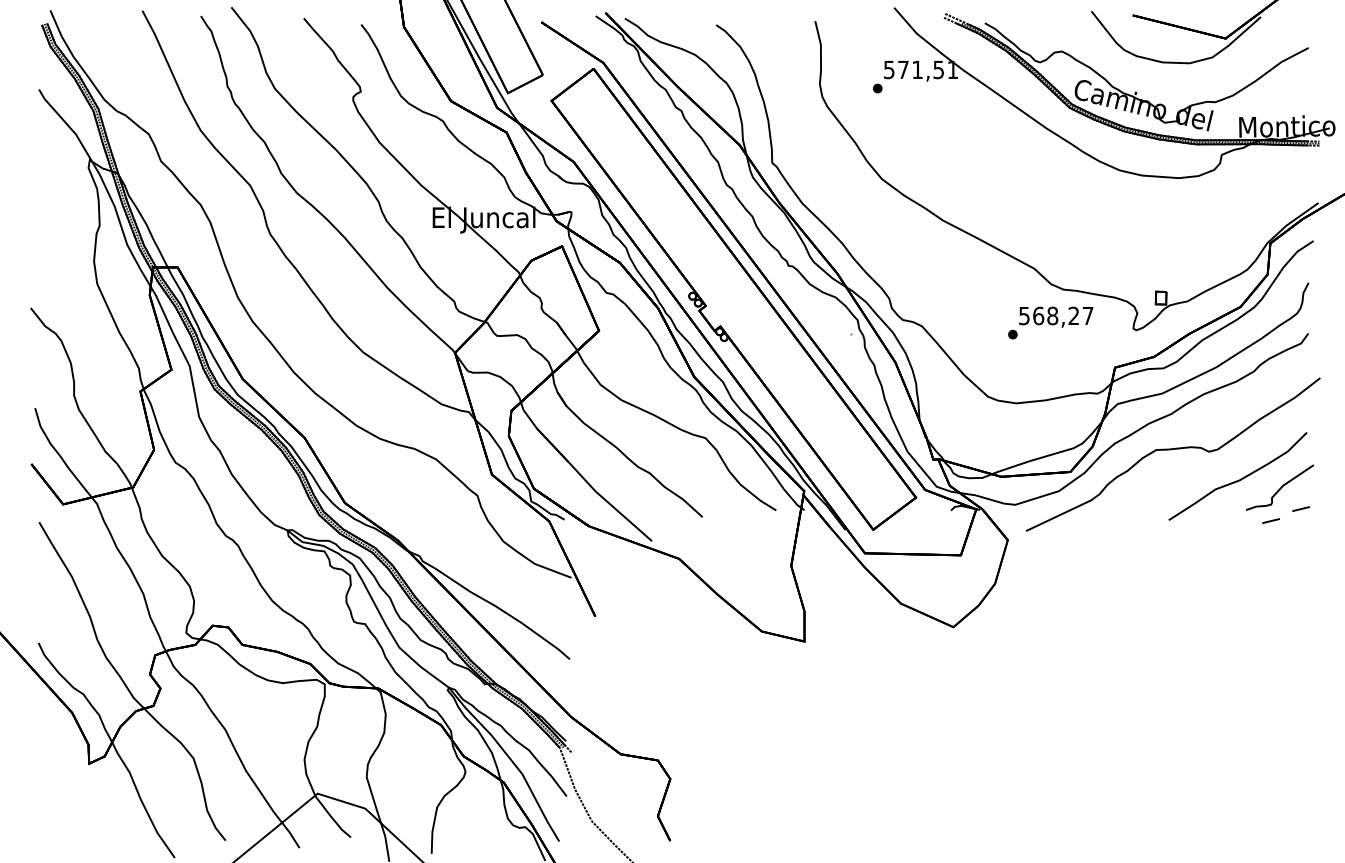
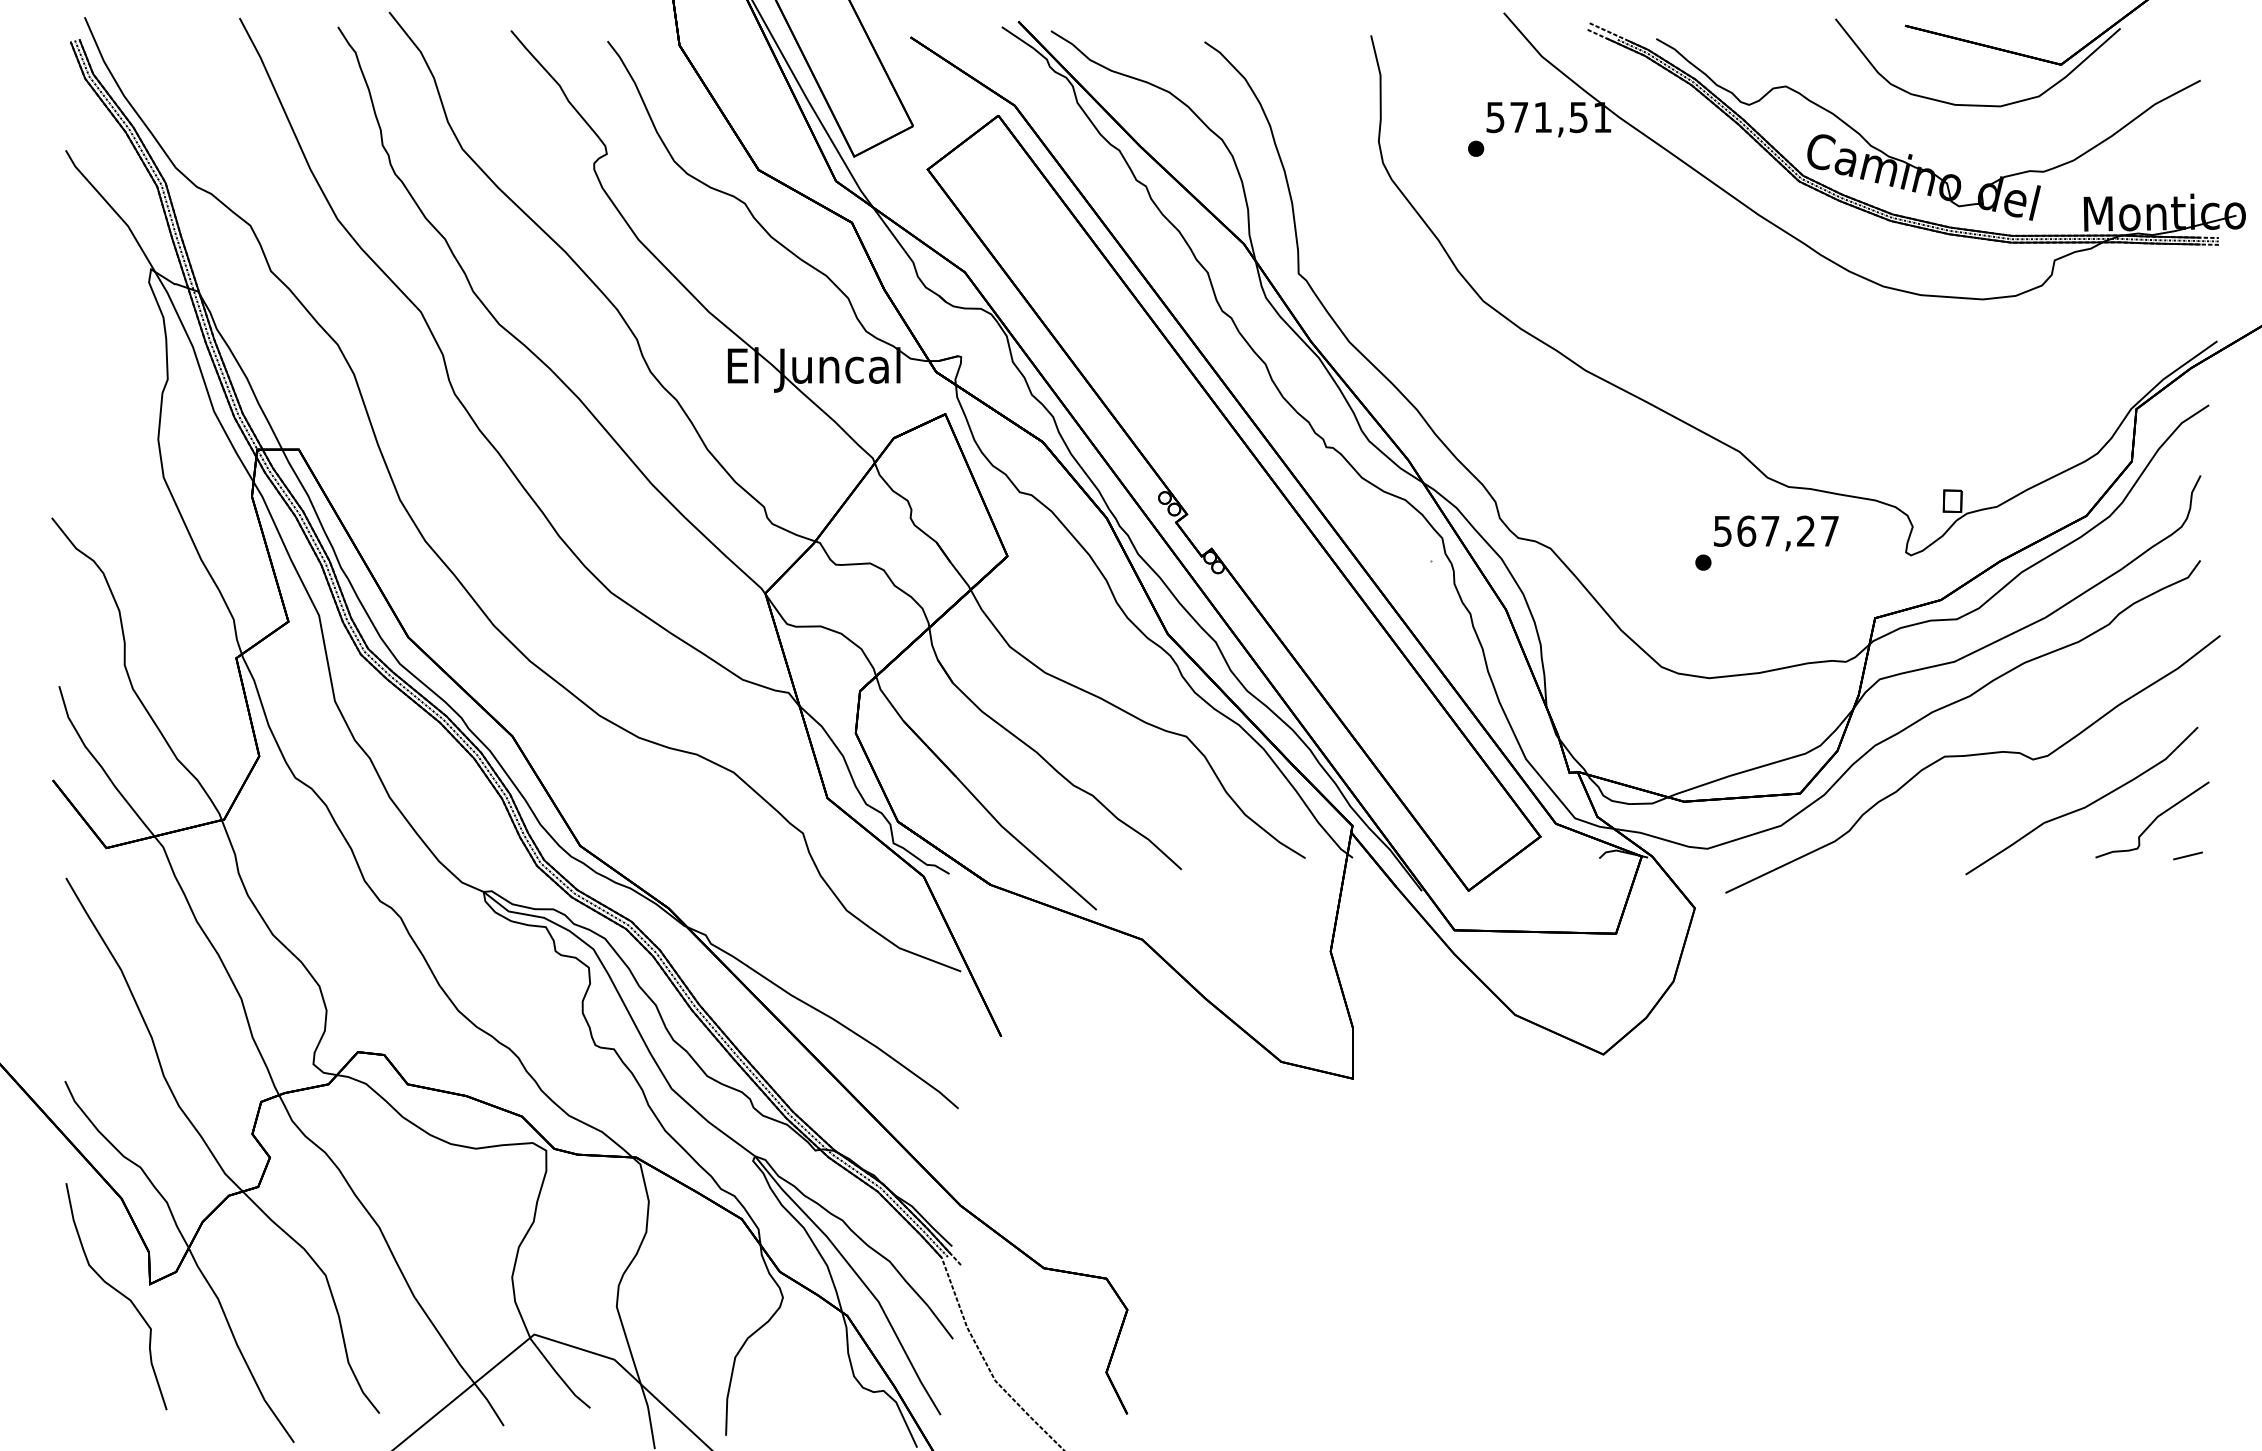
text: (1052, 315) -> (1770, 530), 568,27 -> 567,27
line: (1270, 520) -> (2136, 875), removed
curve: (69, 768) -> (116, 1292), added

